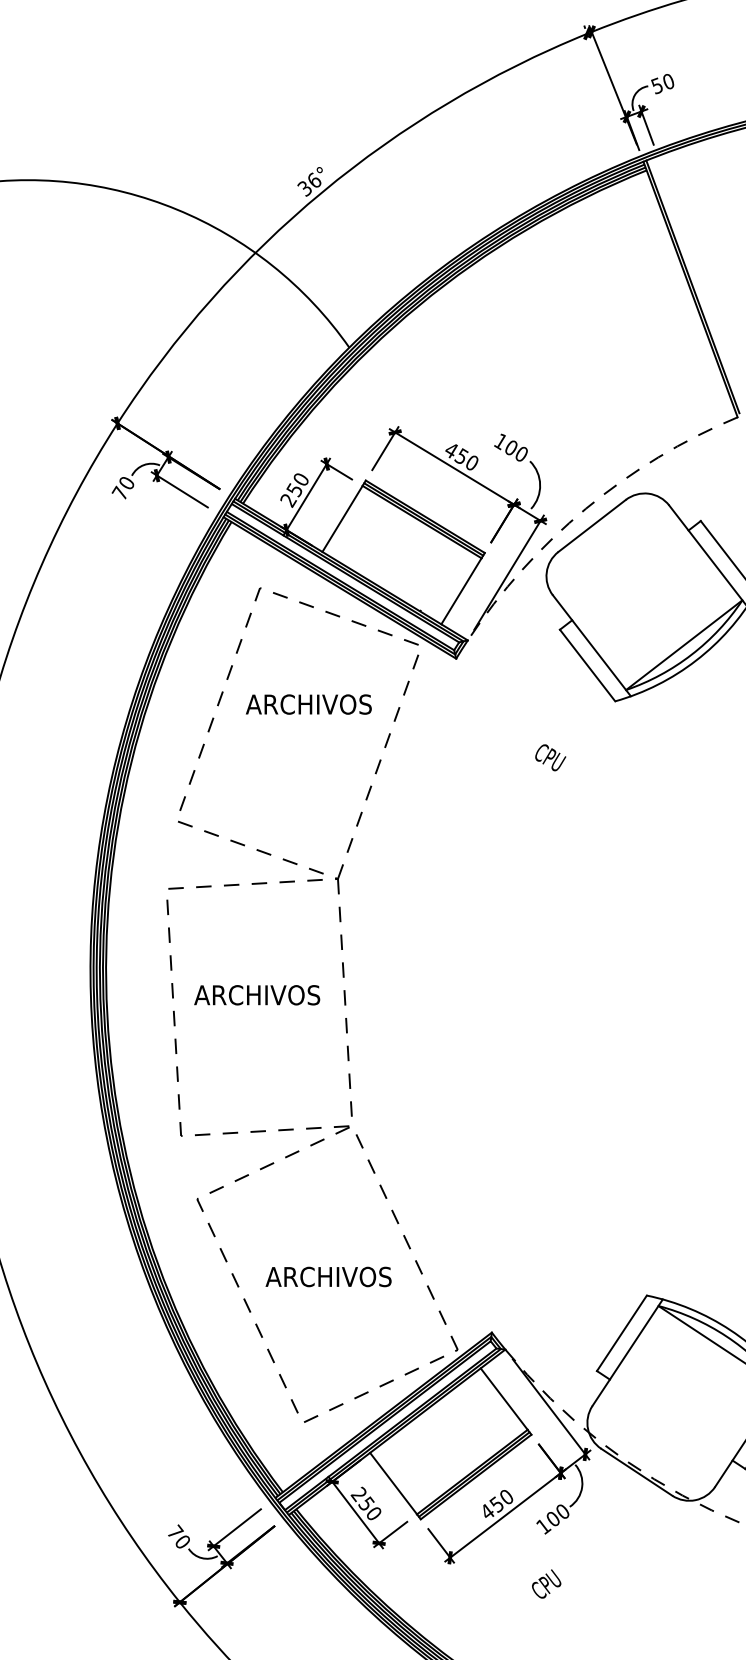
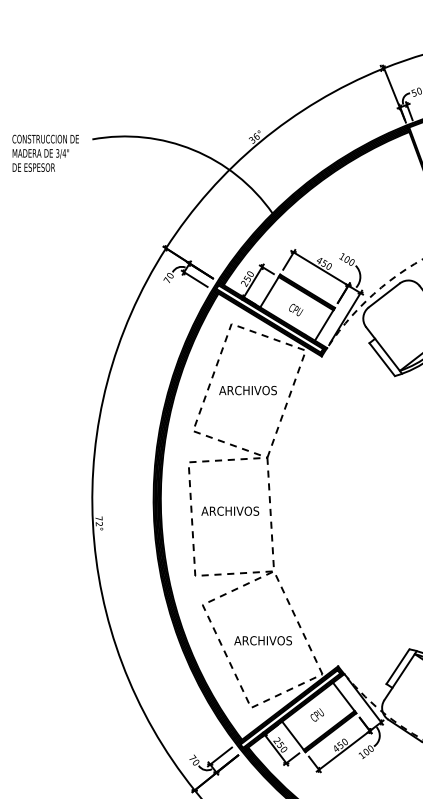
text: (307, 704) -> (247, 390), moved
text: (551, 756) -> (296, 309), moved
text: (544, 1583) -> (316, 714), moved

